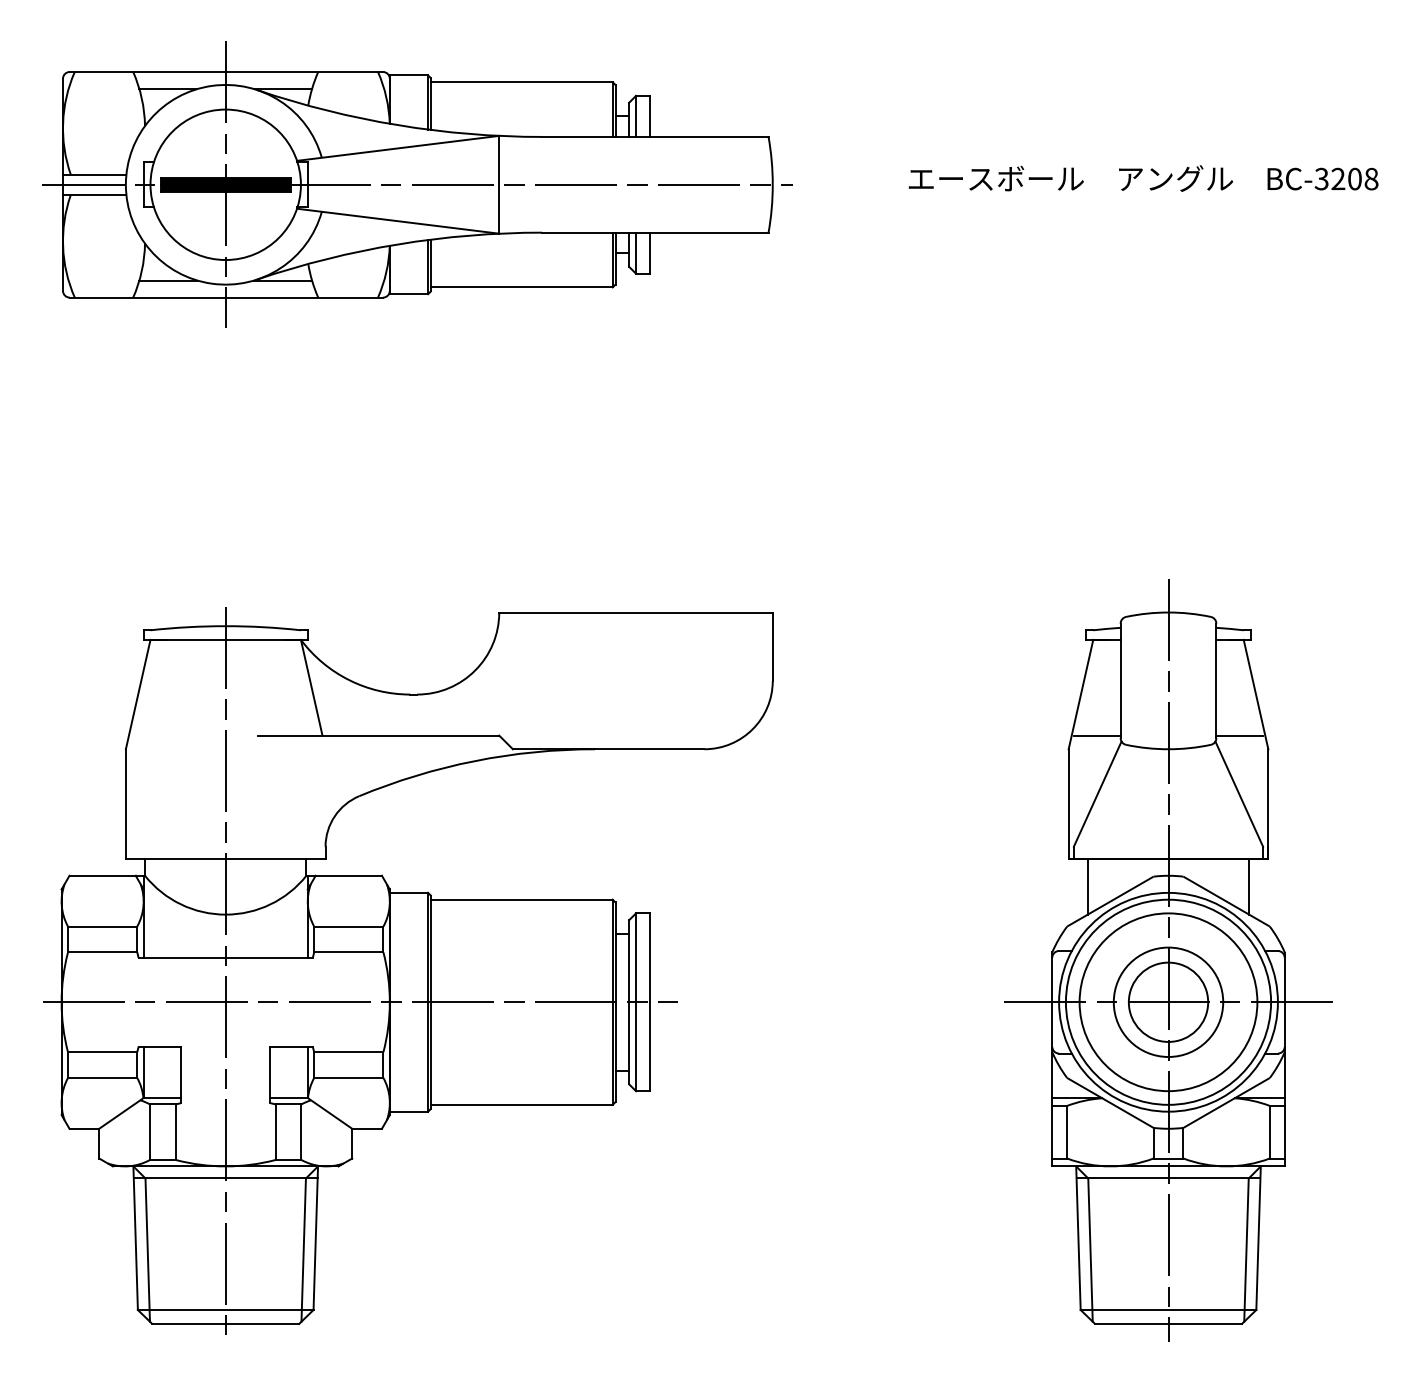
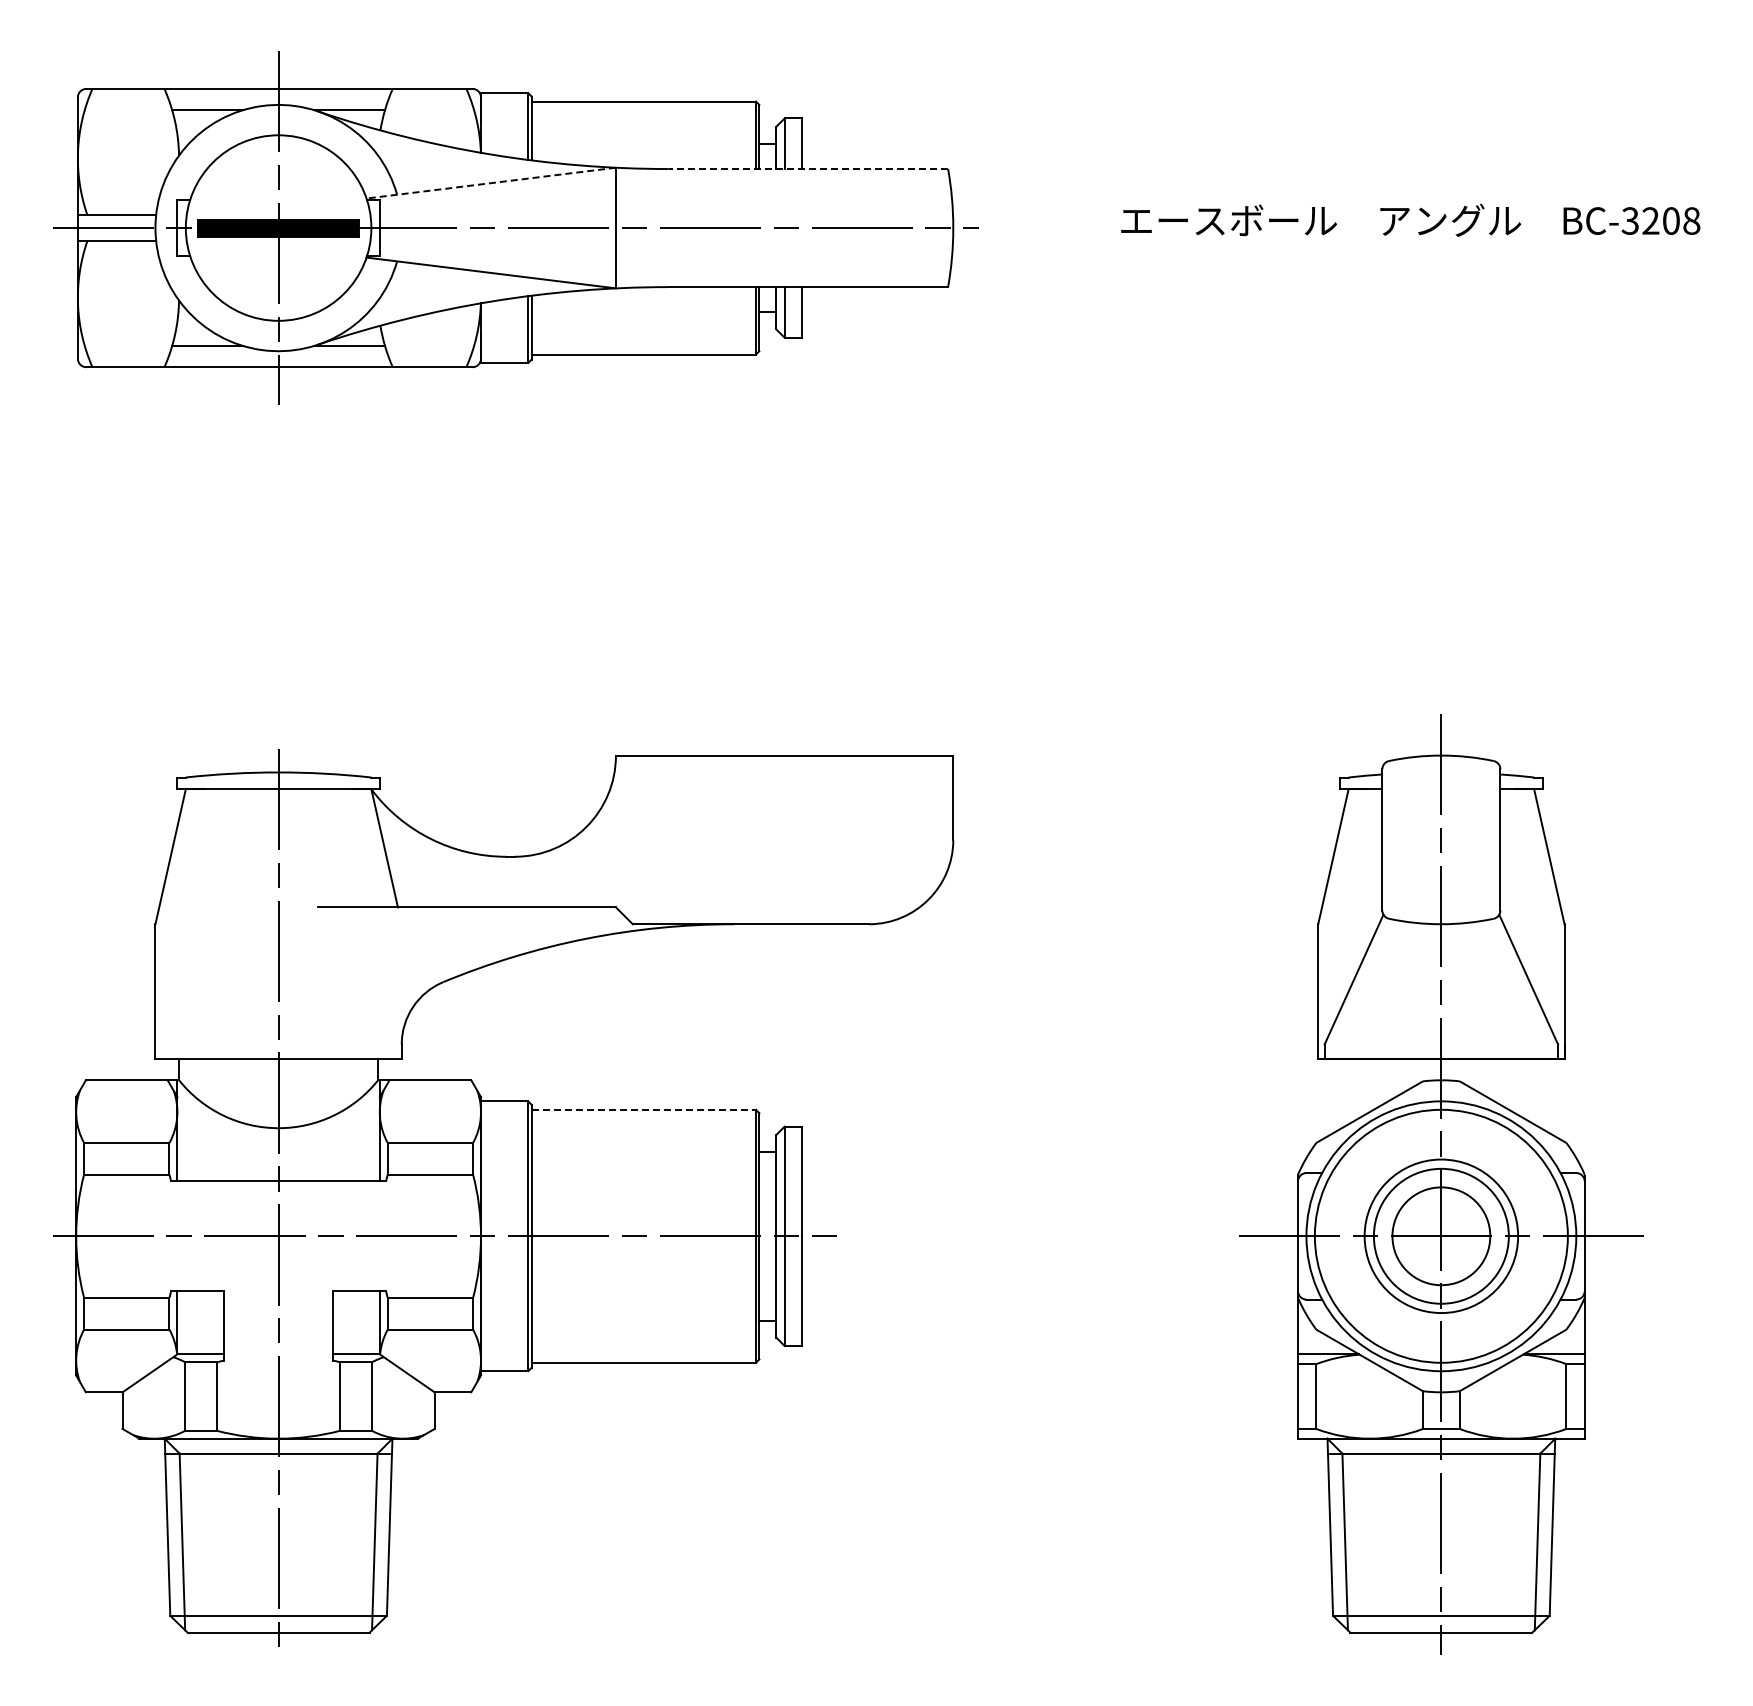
line: (655, 137) -> (808, 169), solid -> dashed
line: (398, 148) -> (491, 183), solid -> dashed
line: (1097, 735) -> (1353, 907), removed
line: (1239, 735) -> (1529, 907), removed
line: (1087, 886) -> (1341, 1093), removed
line: (1248, 886) -> (1540, 1093), removed
line: (522, 899) -> (644, 1109), solid -> dashed
circle: (1168, 1001) -> (1441, 1235), size x0.7

